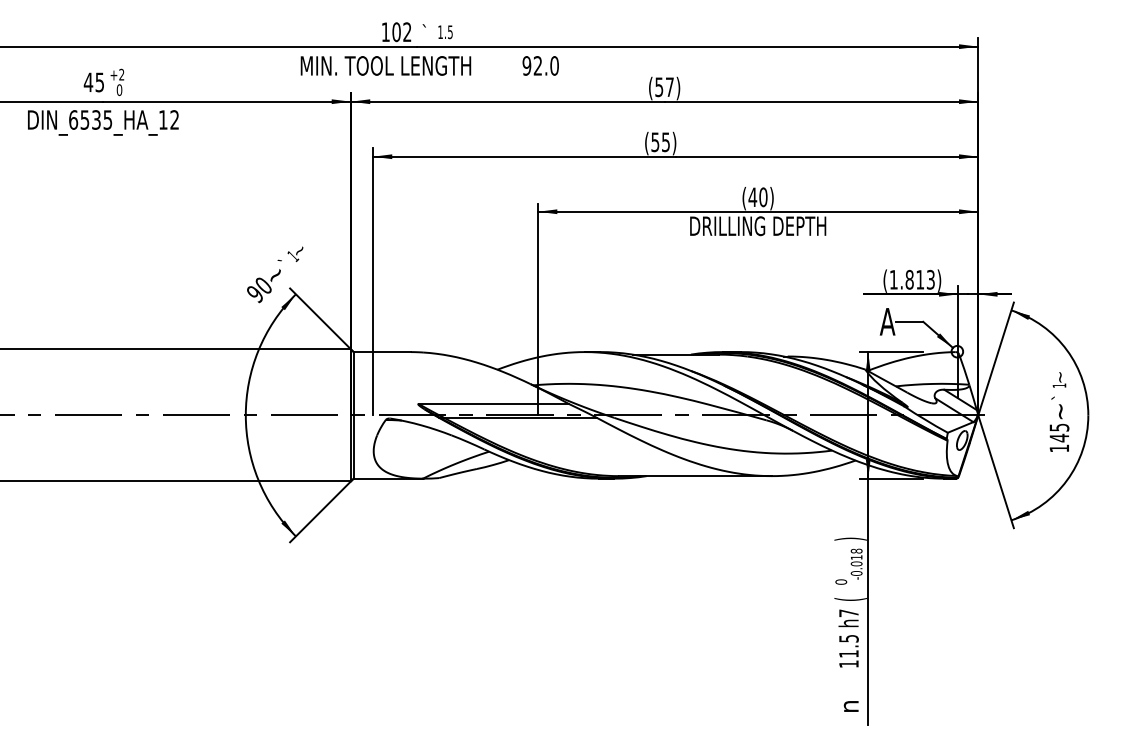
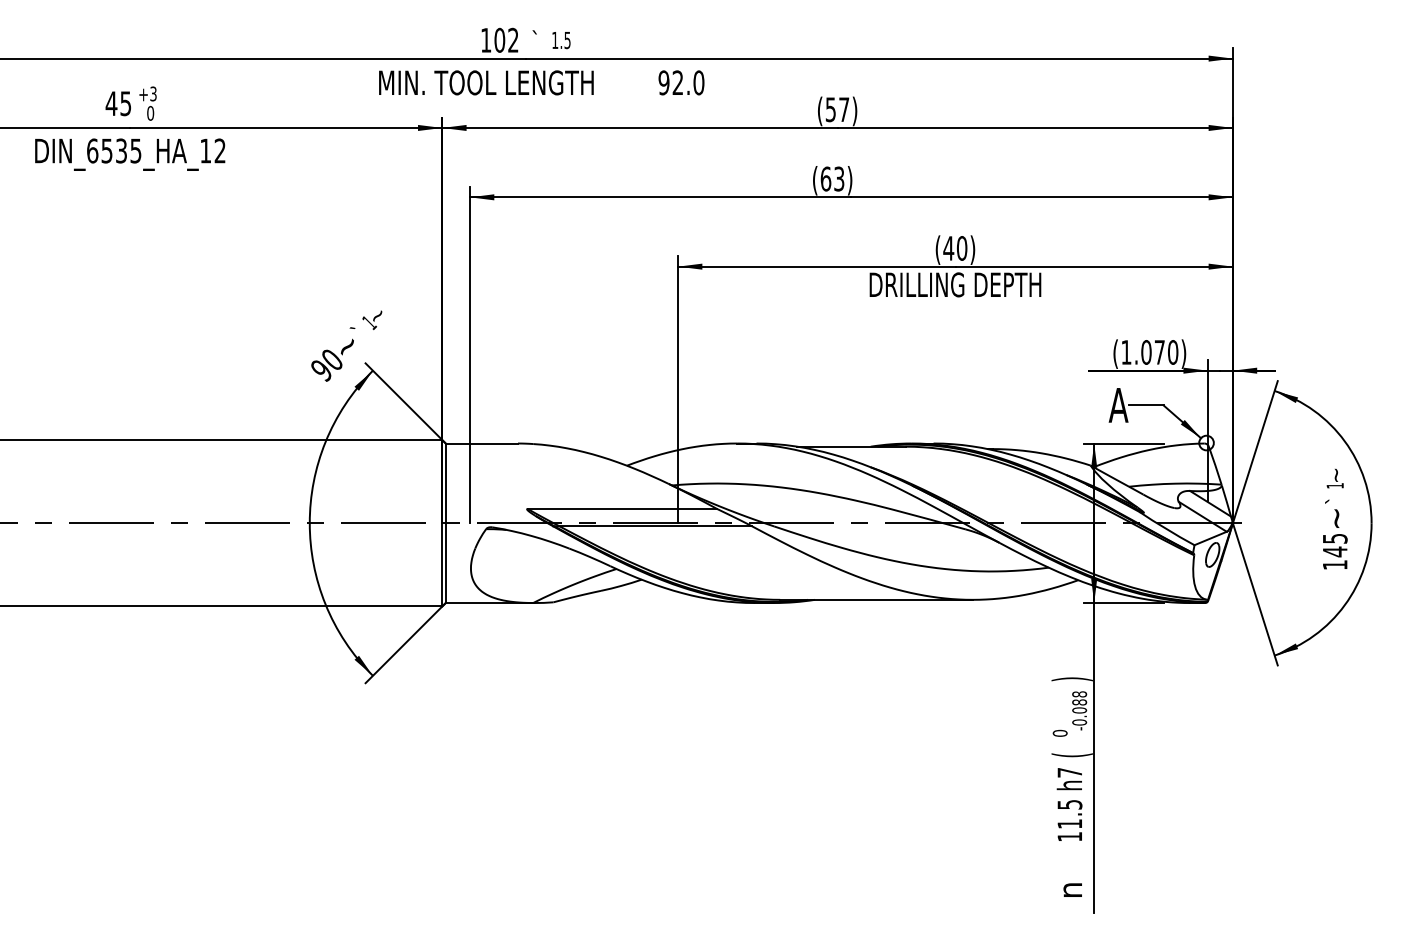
text: (121, 74) -> (153, 93), +2 -> +3
text: (660, 142) -> (832, 179), (55) -> (63)
text: (919, 279) -> (1158, 352), (1.813) -> (1.070)
text: (856, 557) -> (1079, 702), -0.018 -> -0.088

